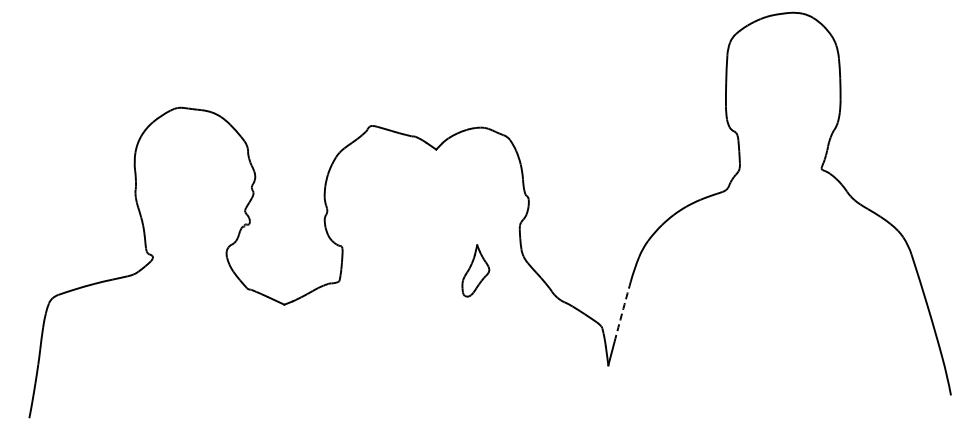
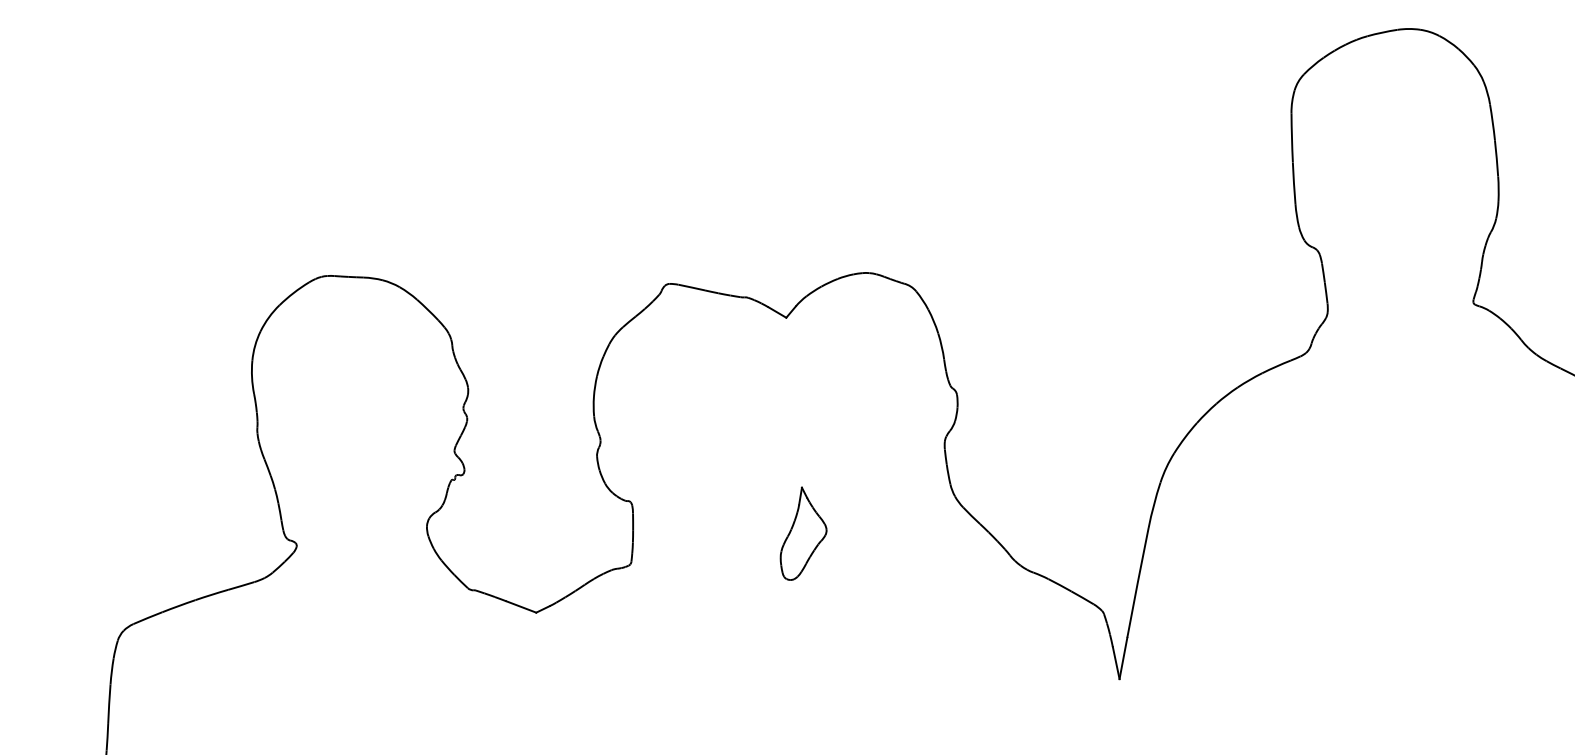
part: (475, 270) -> (802, 532), moved
arc: (622, 312) -> (1137, 583), dashed -> solid

